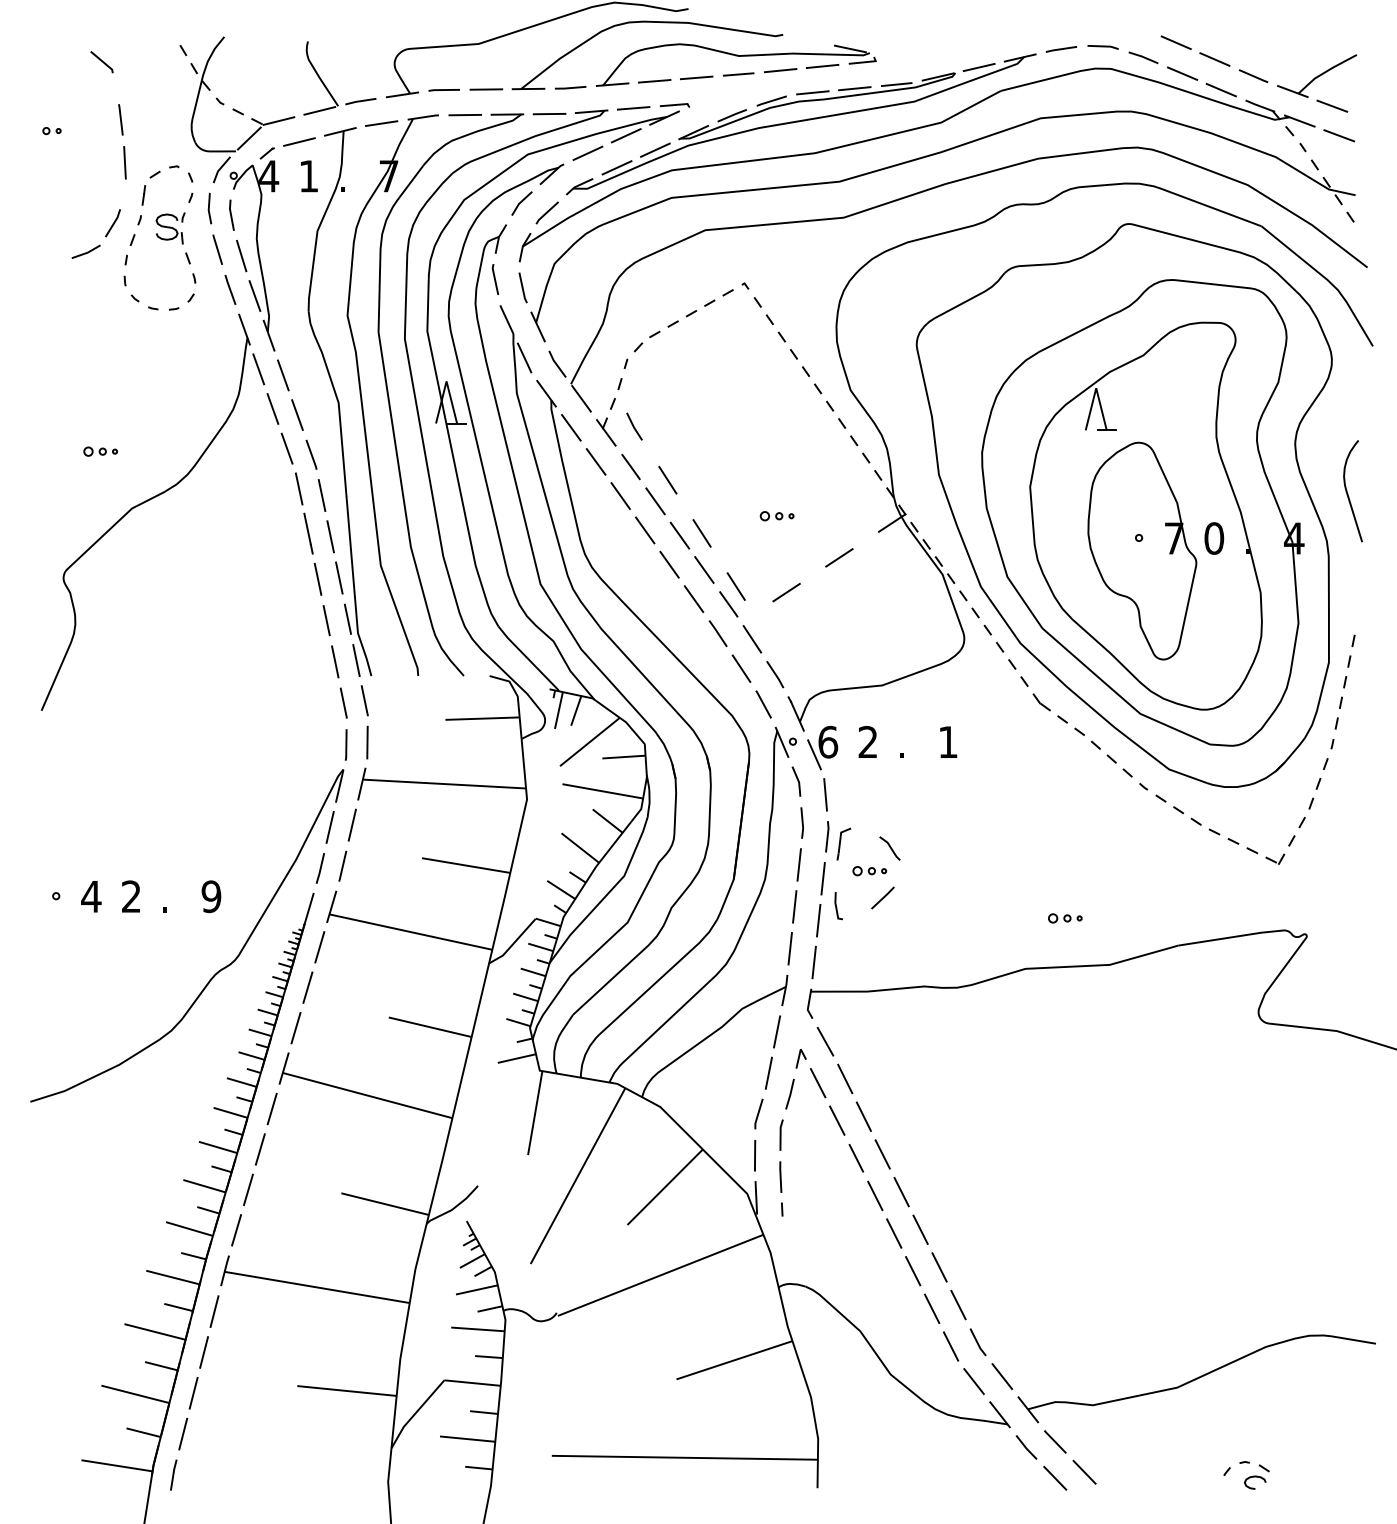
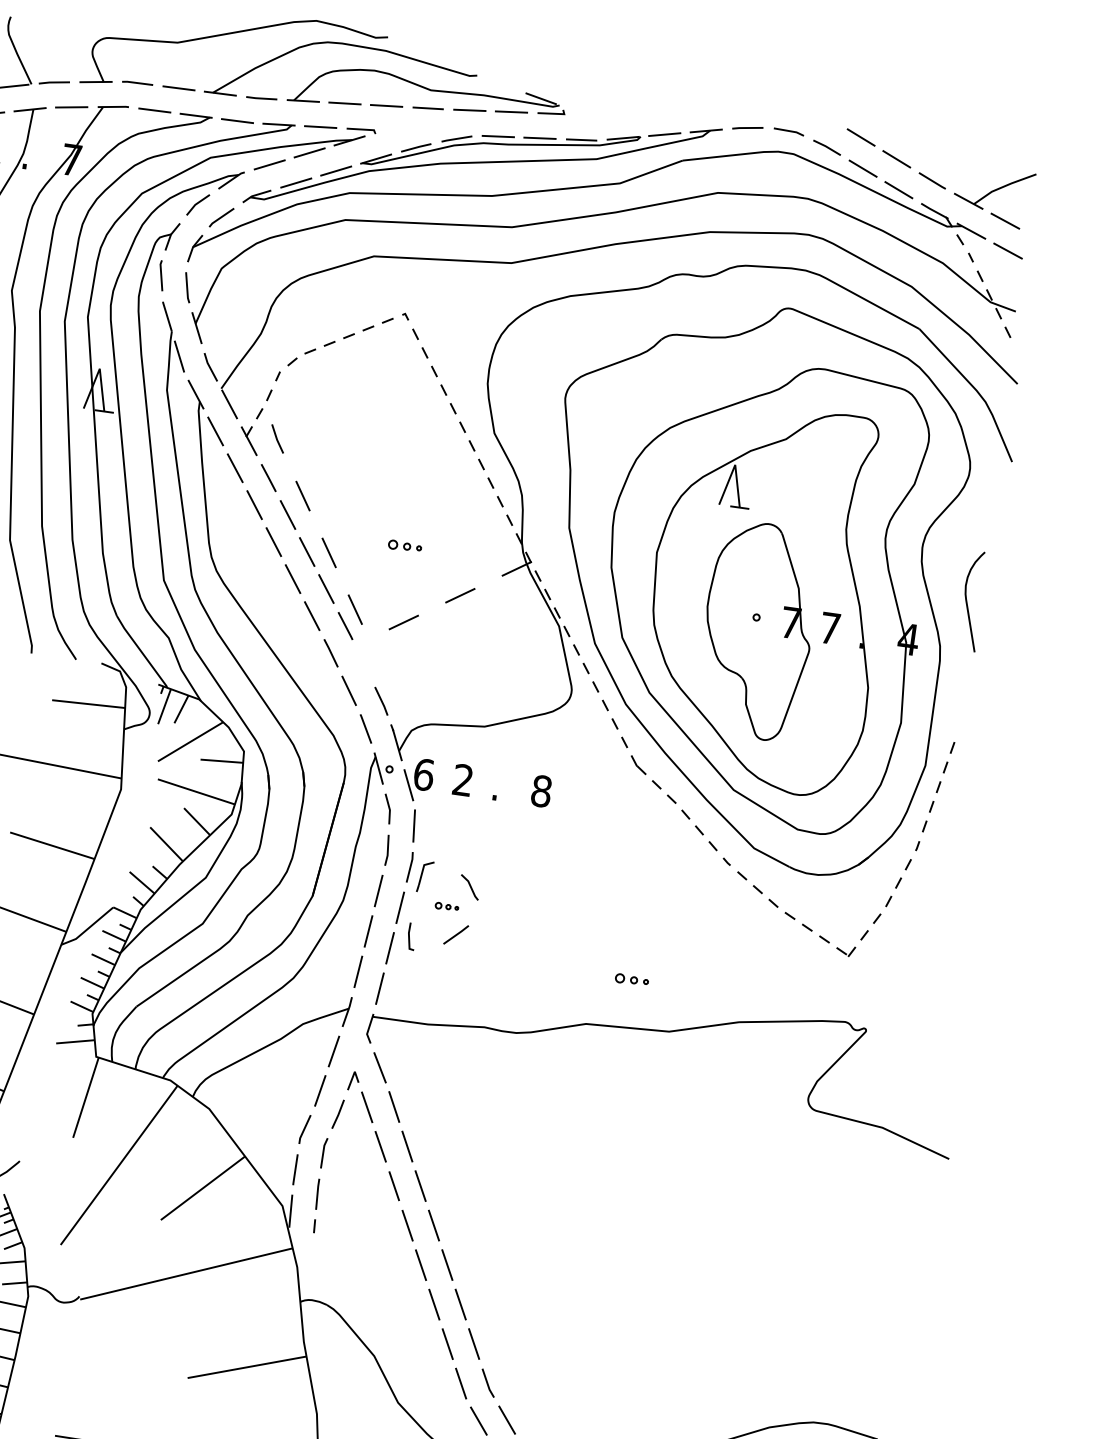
text: (1214, 538) -> (830, 628), 0 -> 7
line: (752, 639) -> (363, 663), removed
text: (947, 741) -> (540, 790), 1 -> 8
part: (869, 871) -> (446, 907), size x0.7

